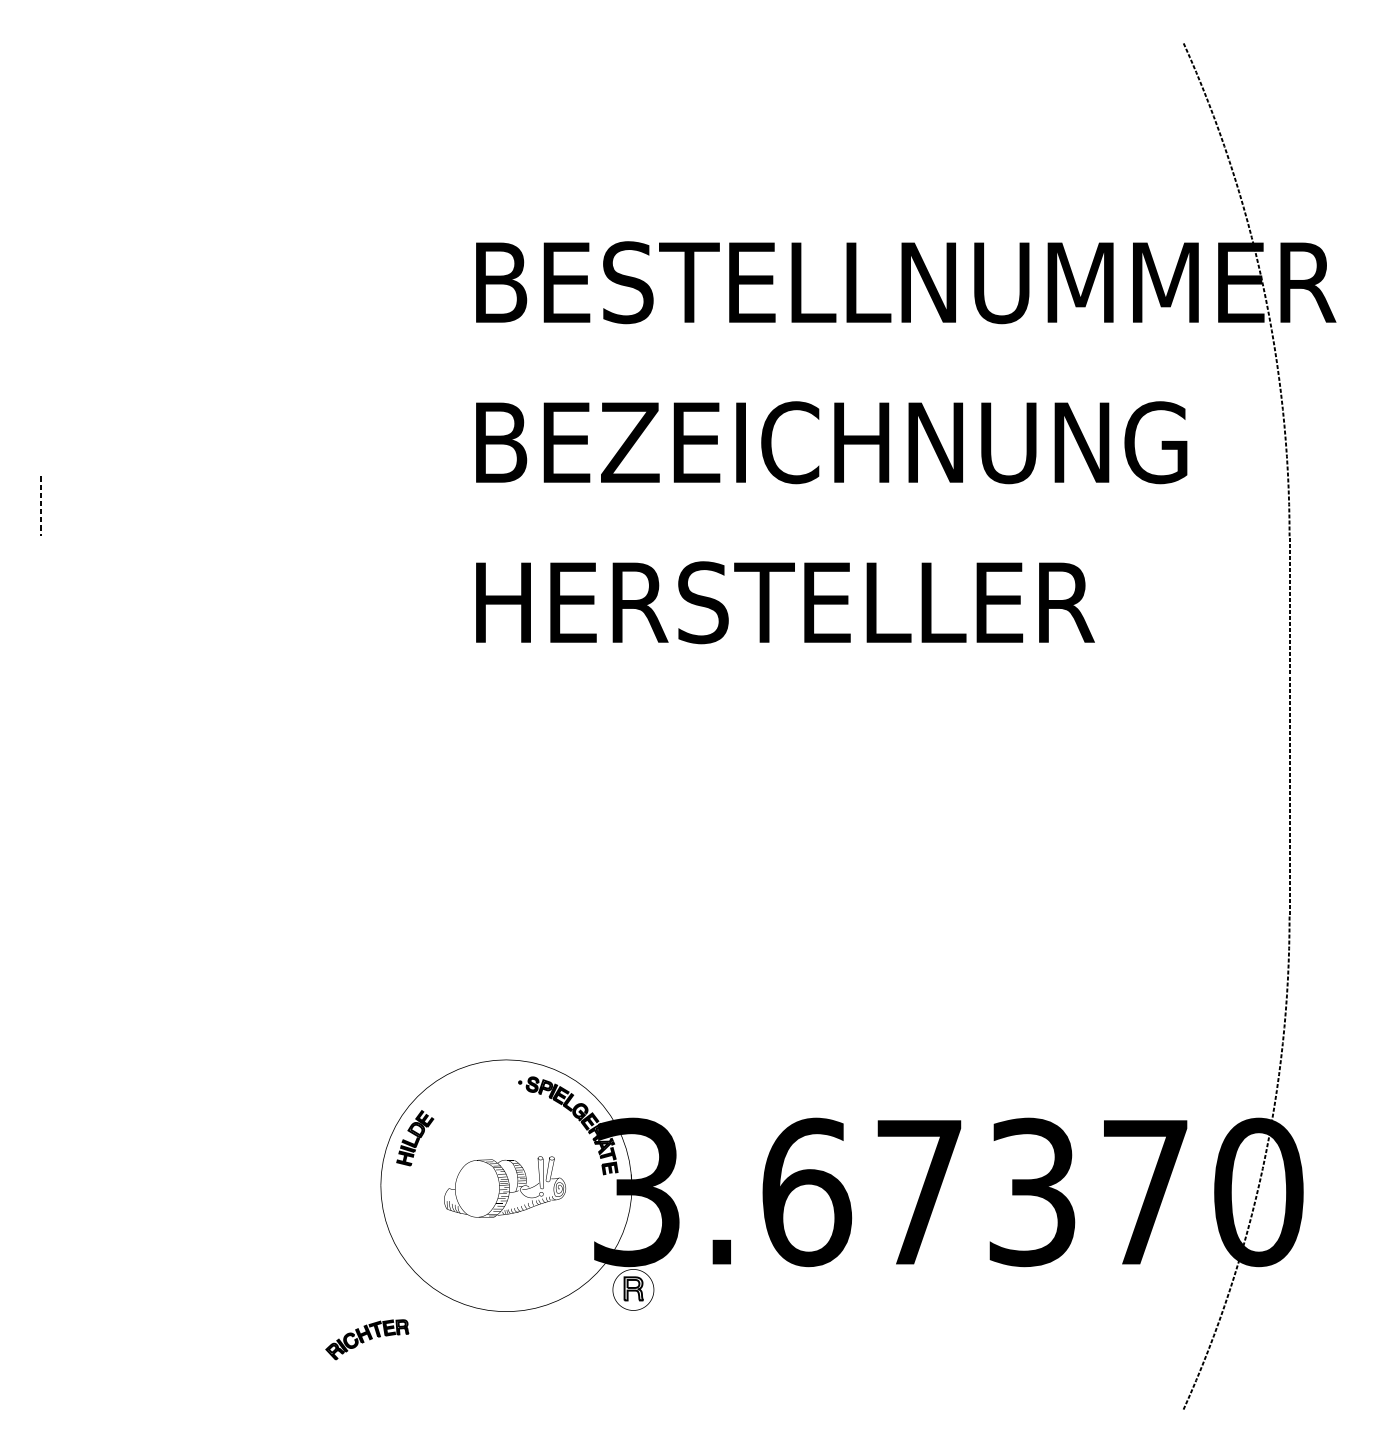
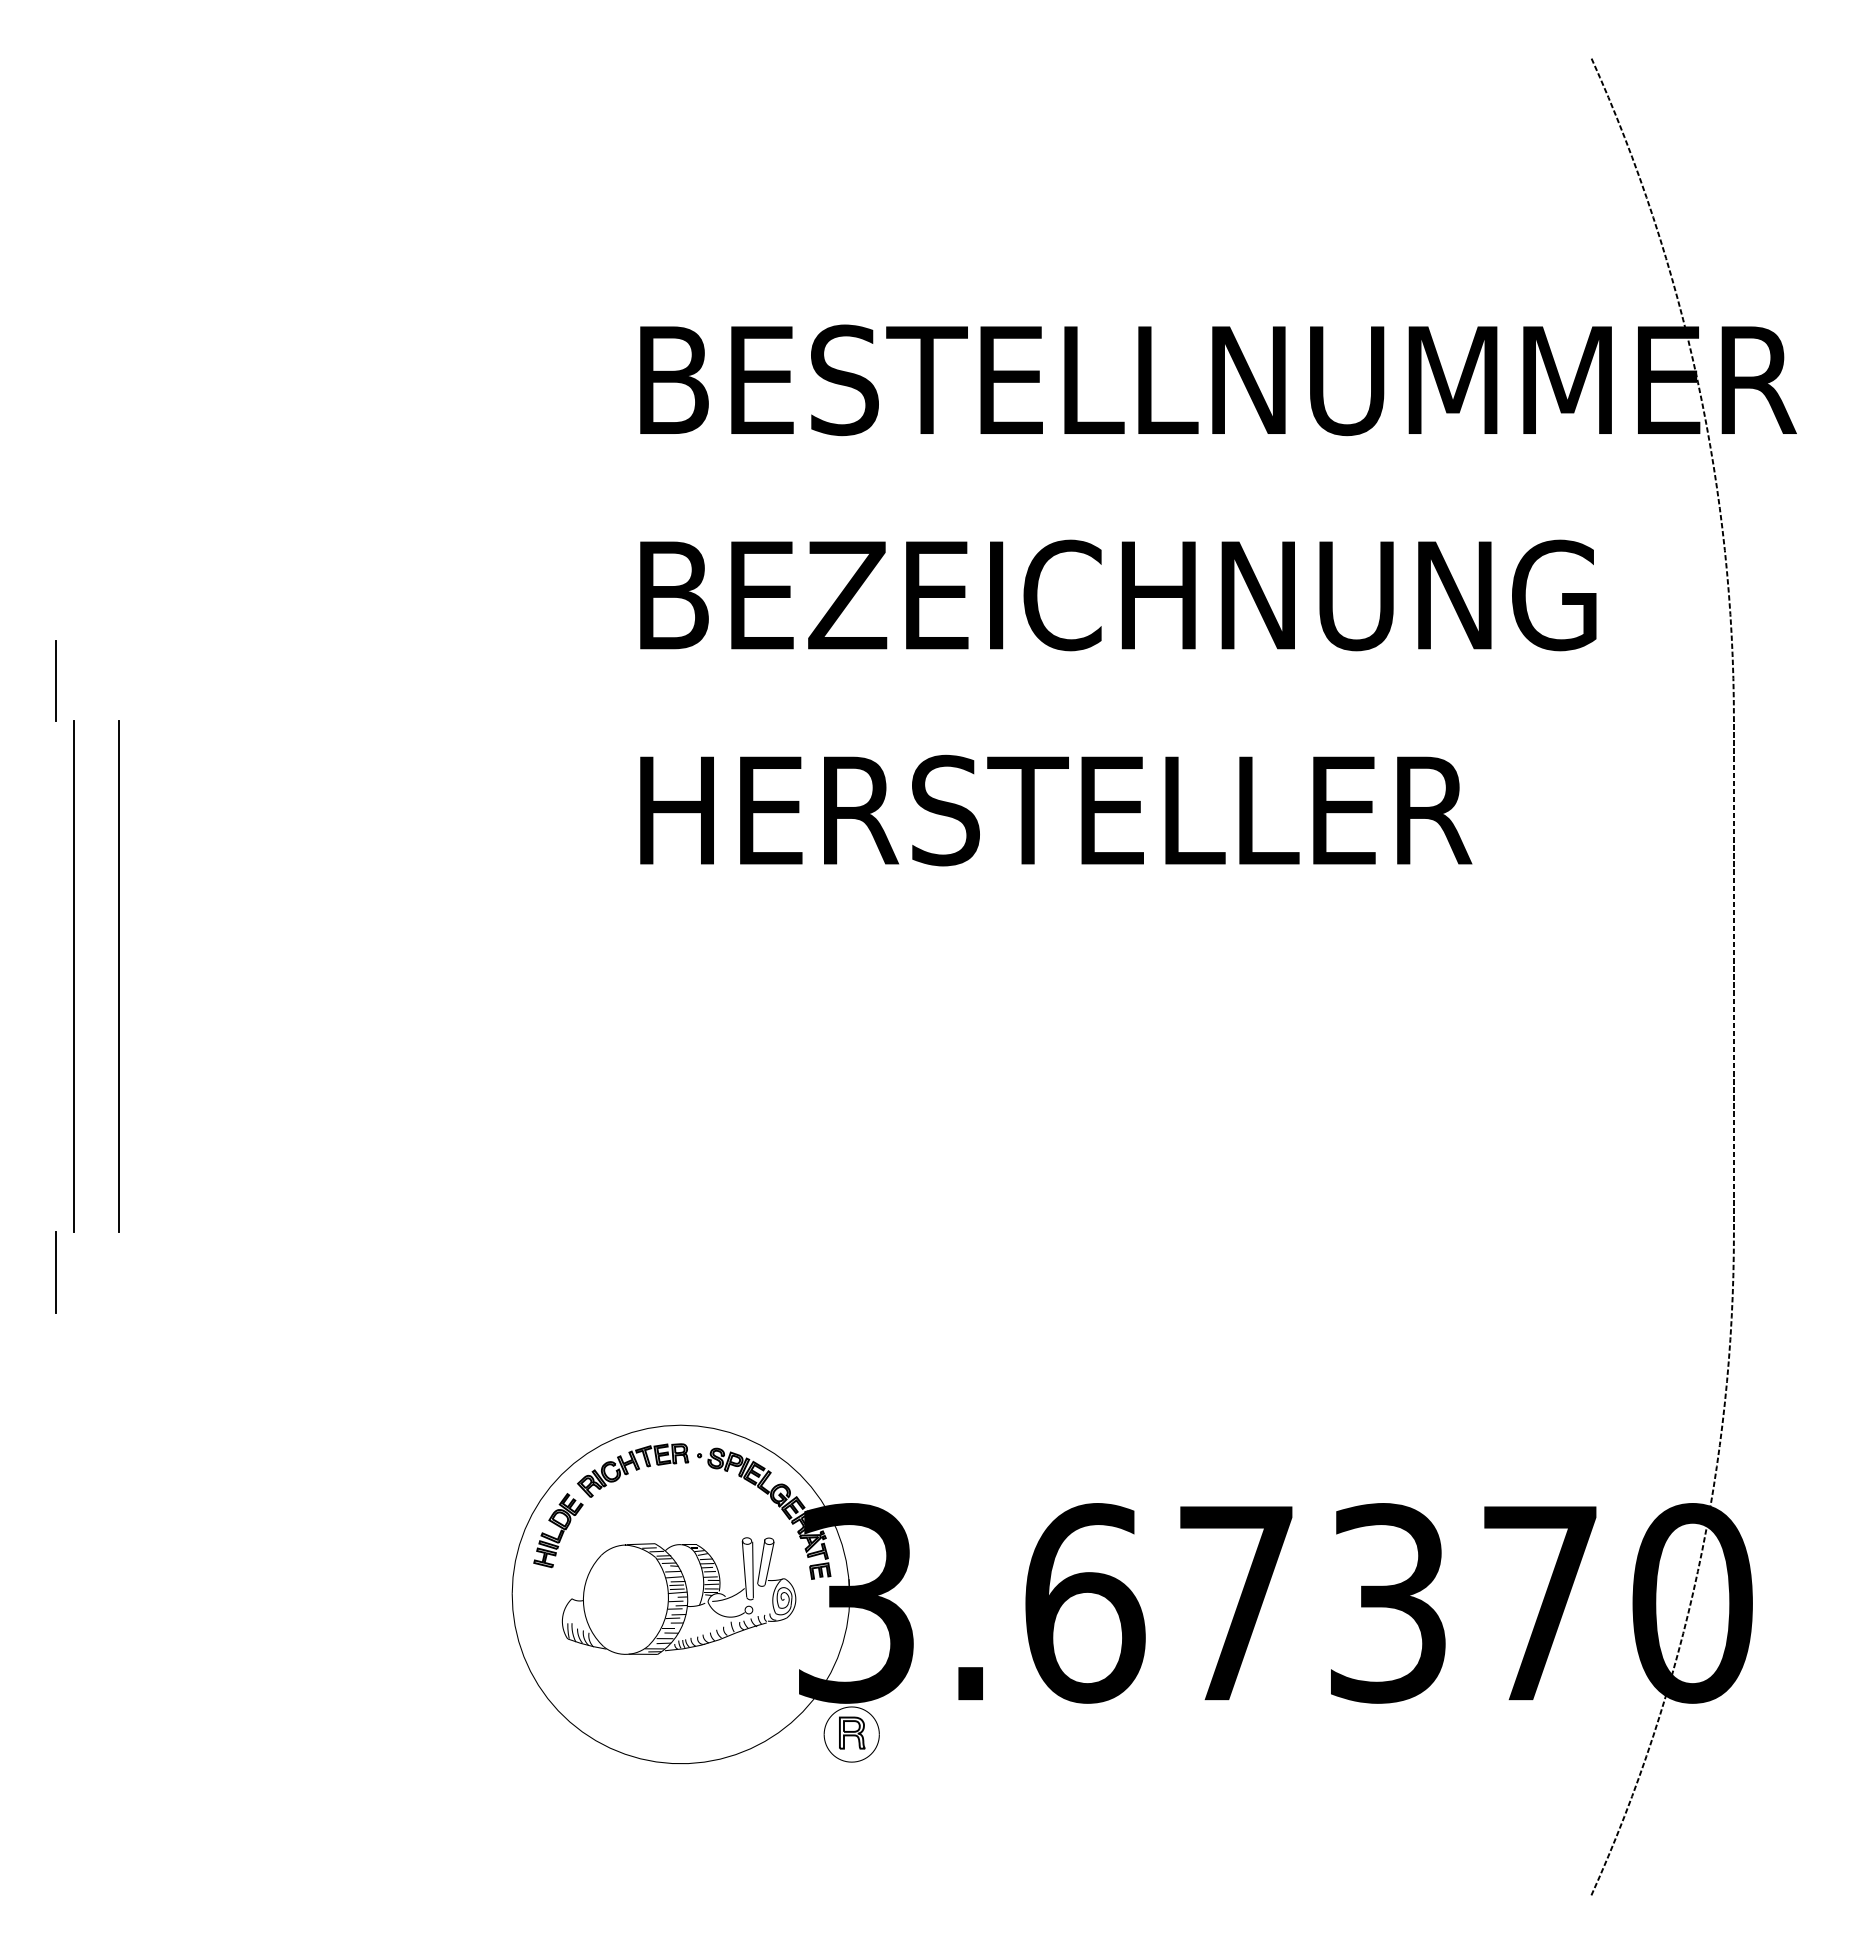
line: (41, 506) -> (55, 681), dashed -> solid
line: (54, 726) -> (73, 976), added
line: (88, 726) -> (118, 976), added
line: (41, 946) -> (55, 1272), added
part: (505, 1186) -> (679, 1595), size x1.43
part: (367, 1339) -> (633, 1470), moved

